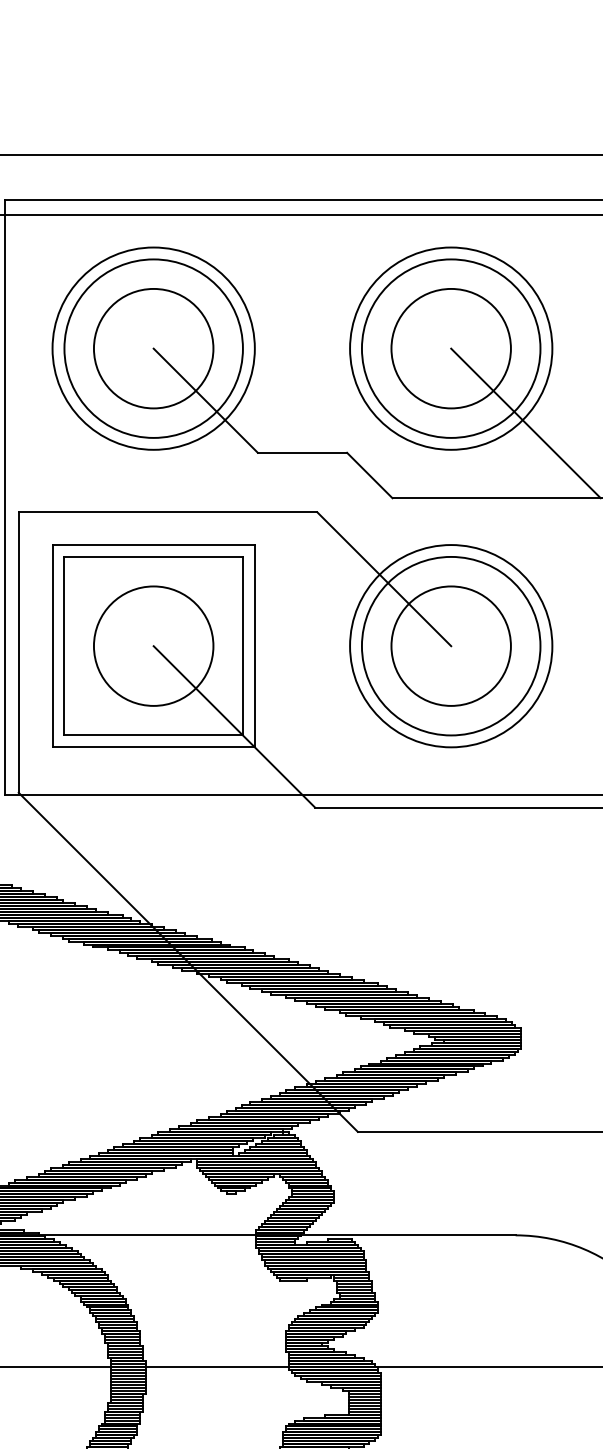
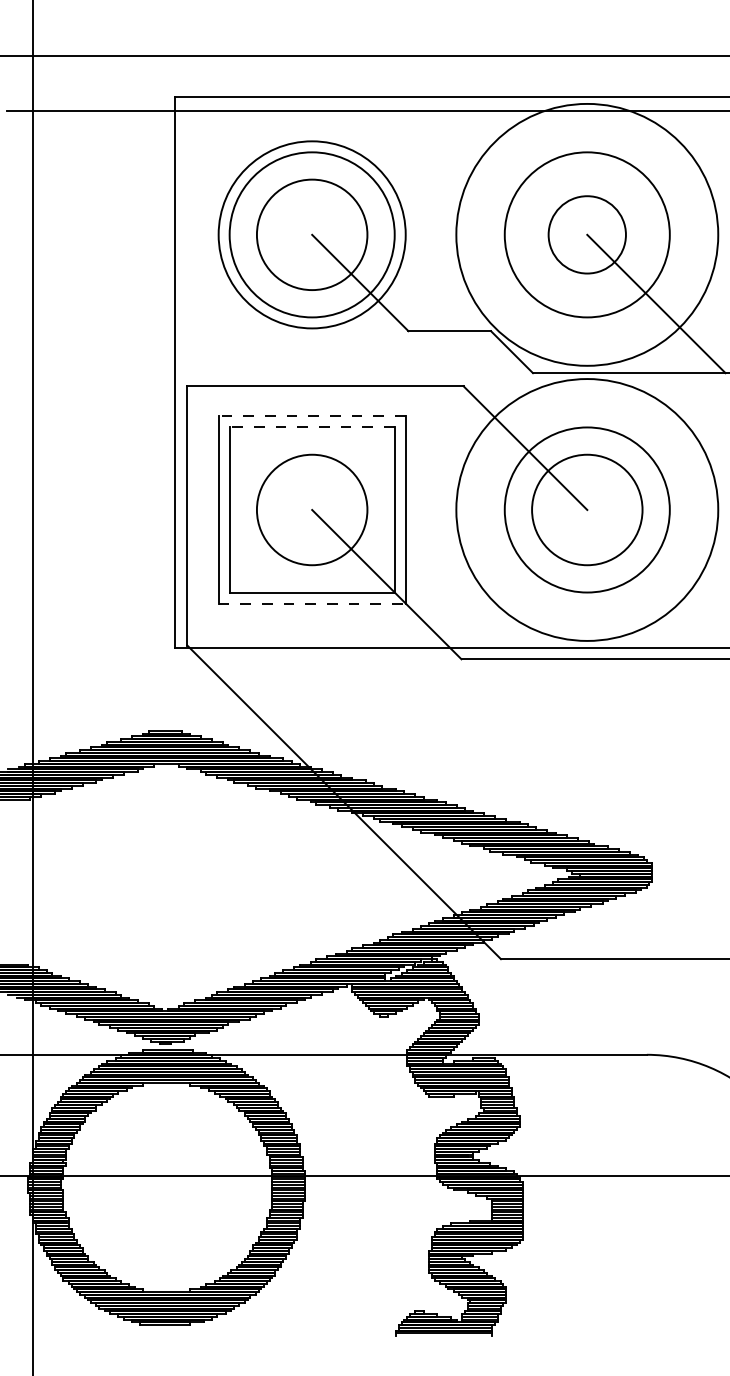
circle: (450, 348) -> (586, 234), size x1.4
circle: (451, 348) -> (587, 234), size x0.7
line: (154, 545) -> (312, 416), solid -> dashed
line: (154, 556) -> (312, 427), solid -> dashed
circle: (450, 645) -> (586, 509), size x1.4
line: (154, 747) -> (312, 603), solid -> dashed

